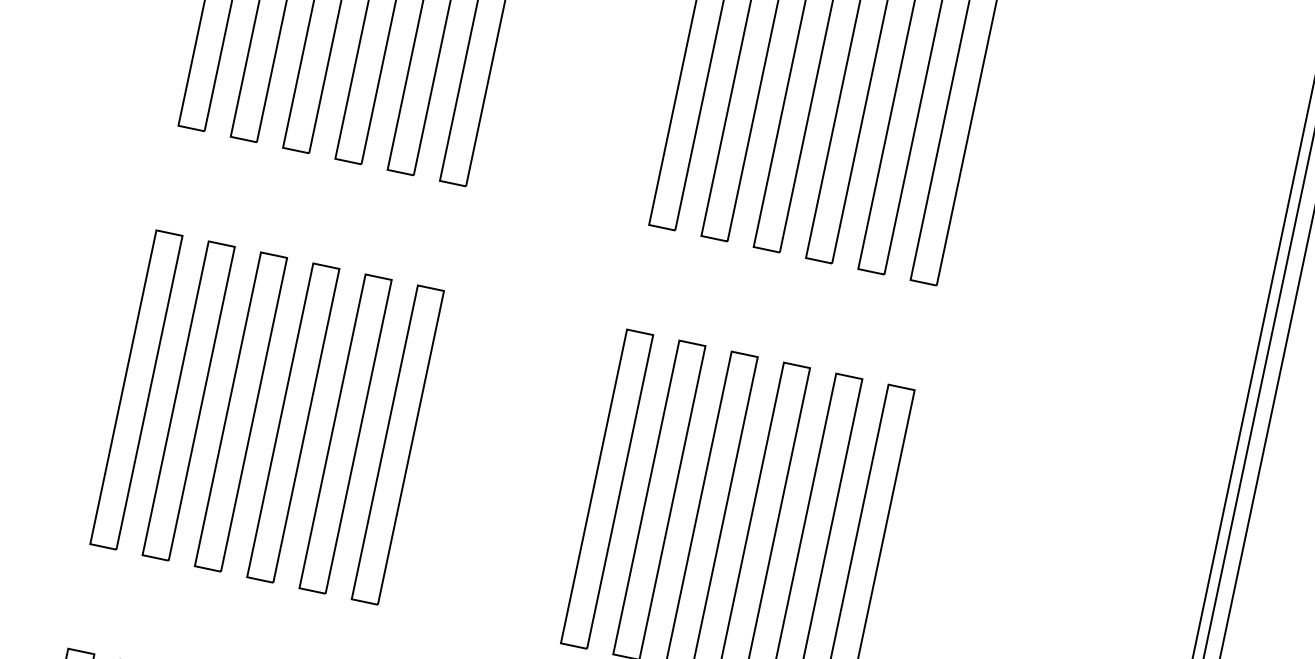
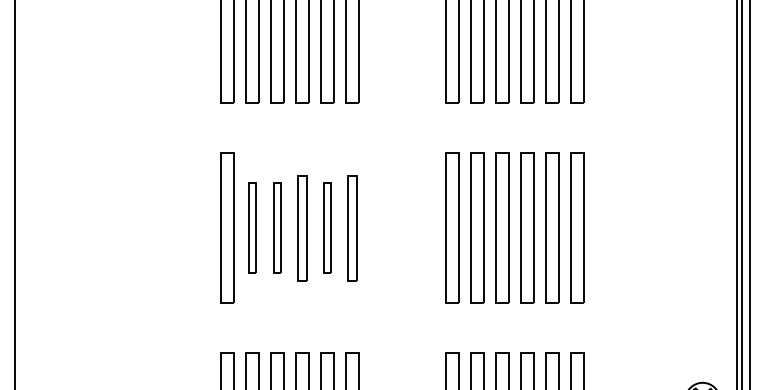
part: (188, 399) -> (252, 227), size x0.6
part: (240, 410) -> (277, 227), size x0.6
part: (293, 421) -> (302, 227), size x0.7
part: (345, 432) -> (327, 227), size x0.6
part: (397, 443) -> (352, 227), size x0.7

